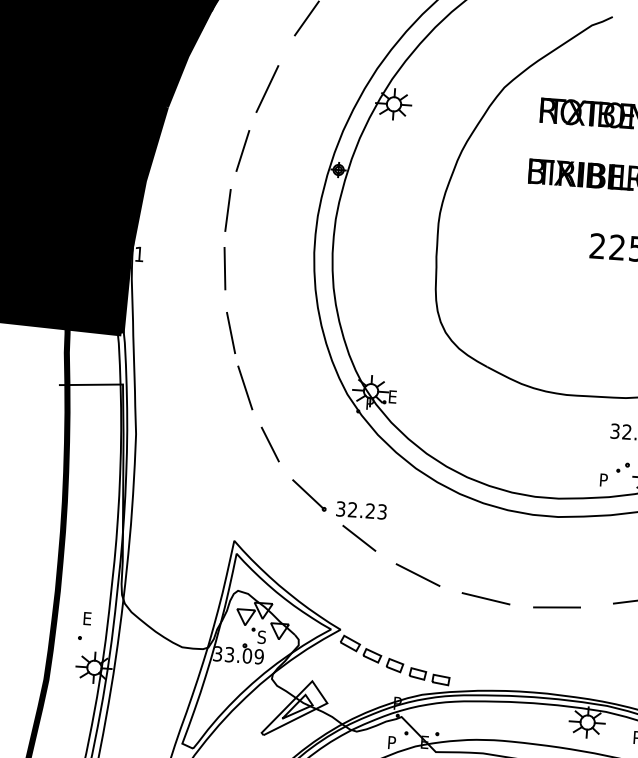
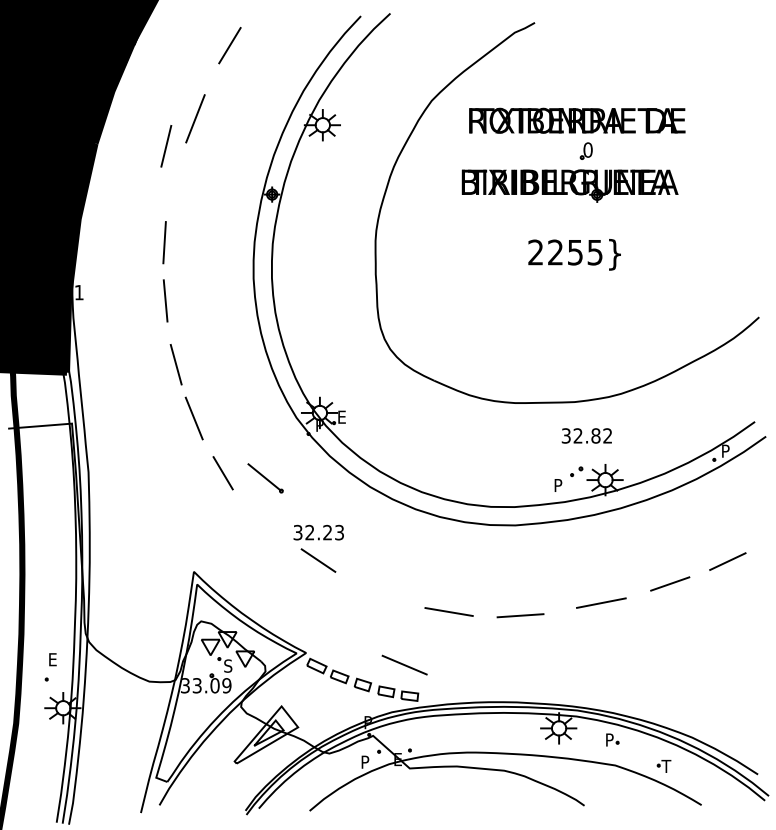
line: (243, 151) -> (166, 146), moved
part: (309, 495) -> (265, 478), moved
line: (417, 574) -> (404, 664), moved

